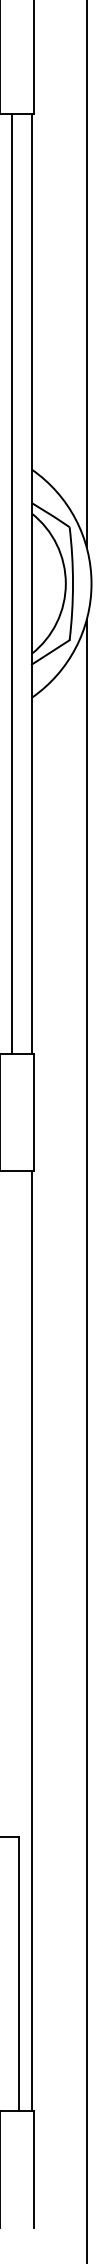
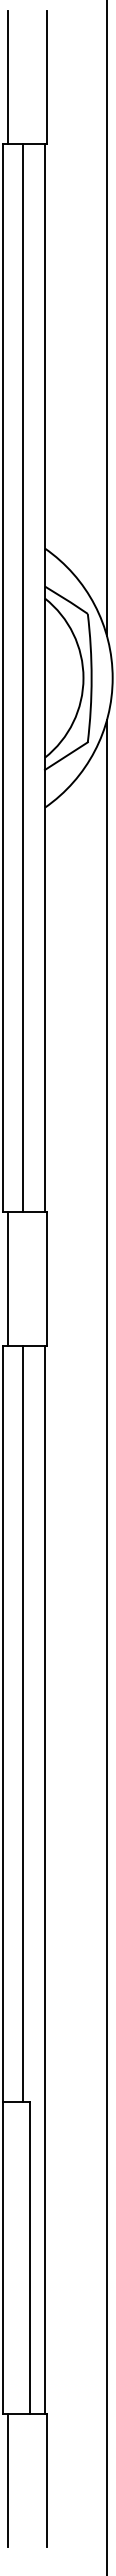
line: (12, 1503) -> (22, 1723), added

